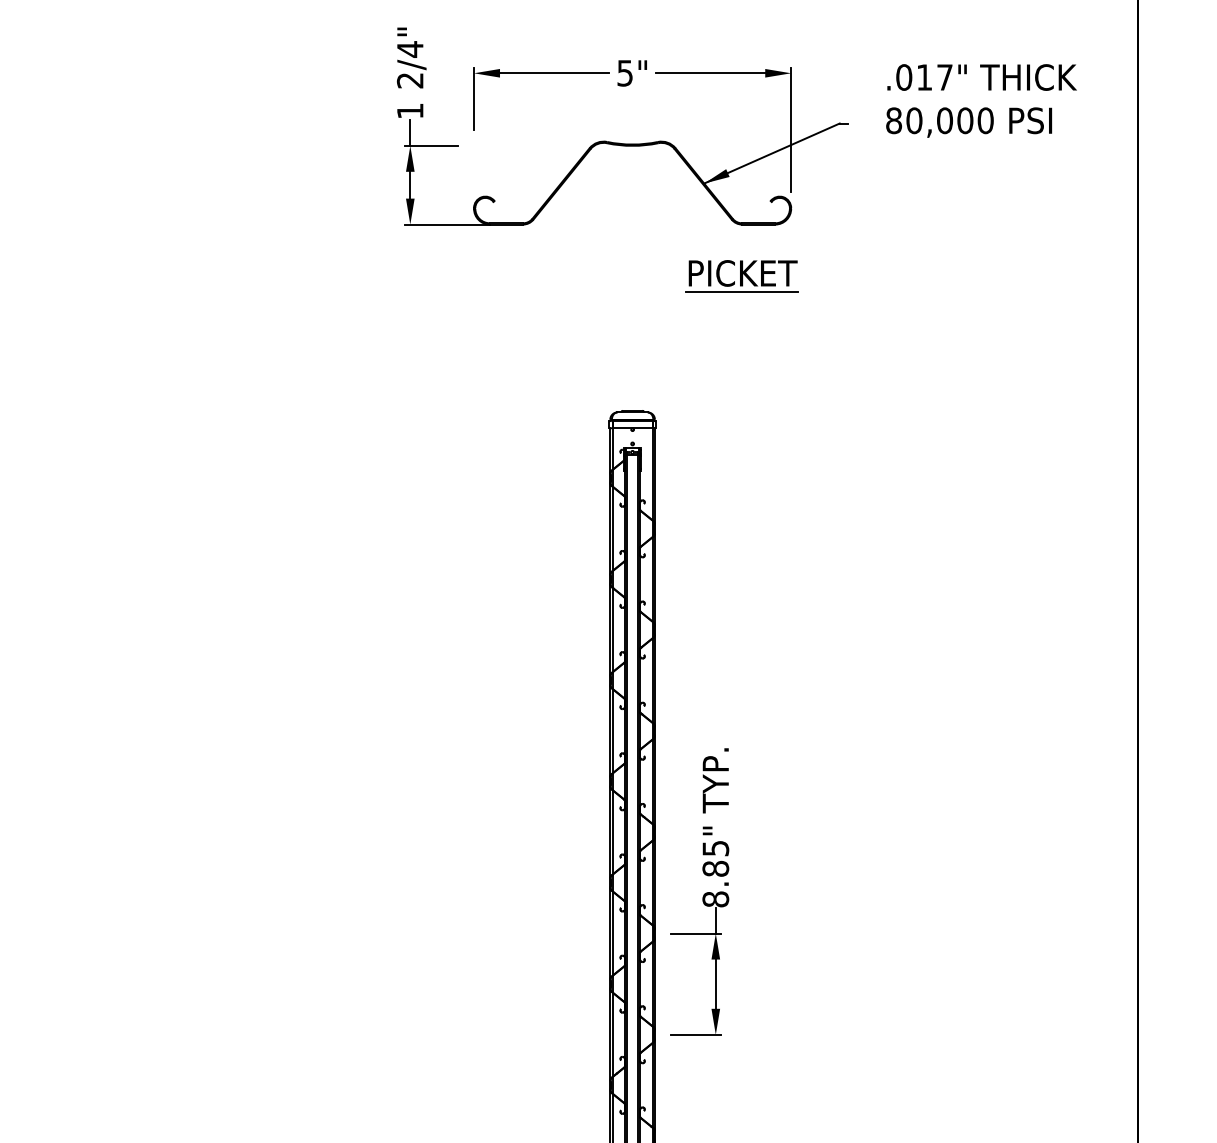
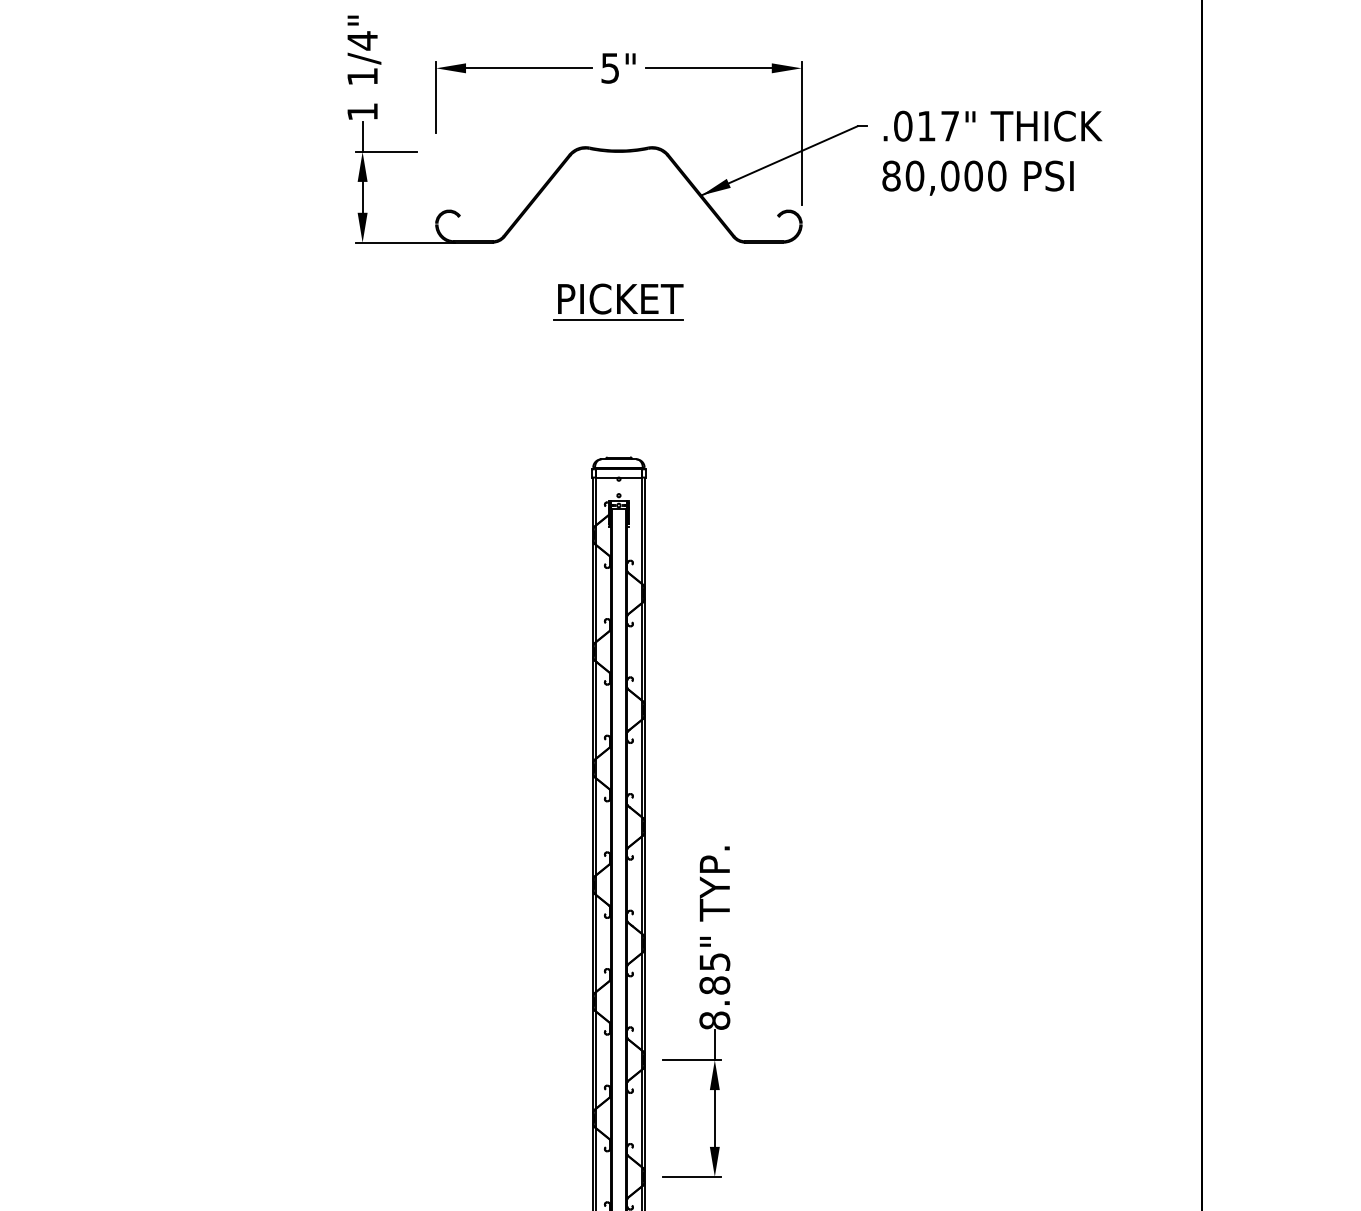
text: (409, 80) -> (361, 76), 2/4" -> 1/4"
text: (981, 100) -> (992, 152), moved
part: (741, 276) -> (618, 302), moved

